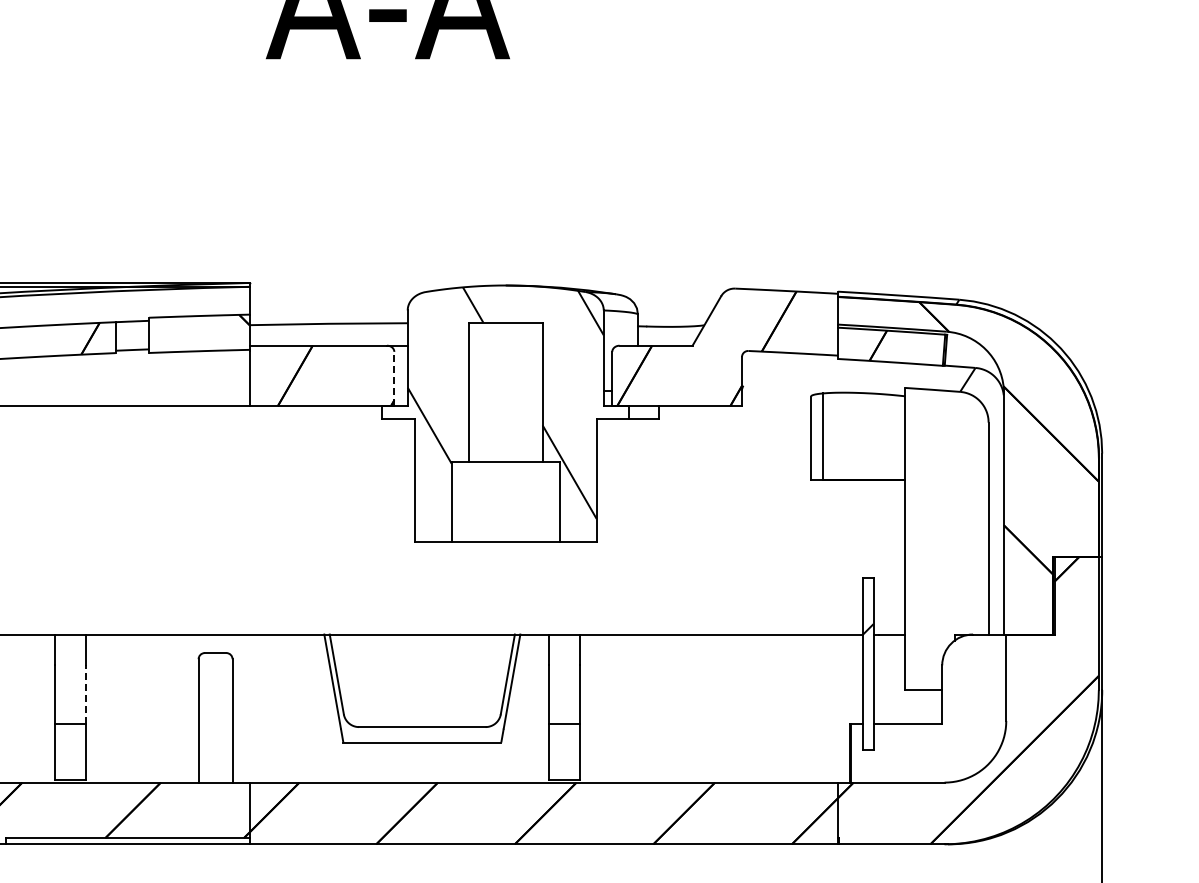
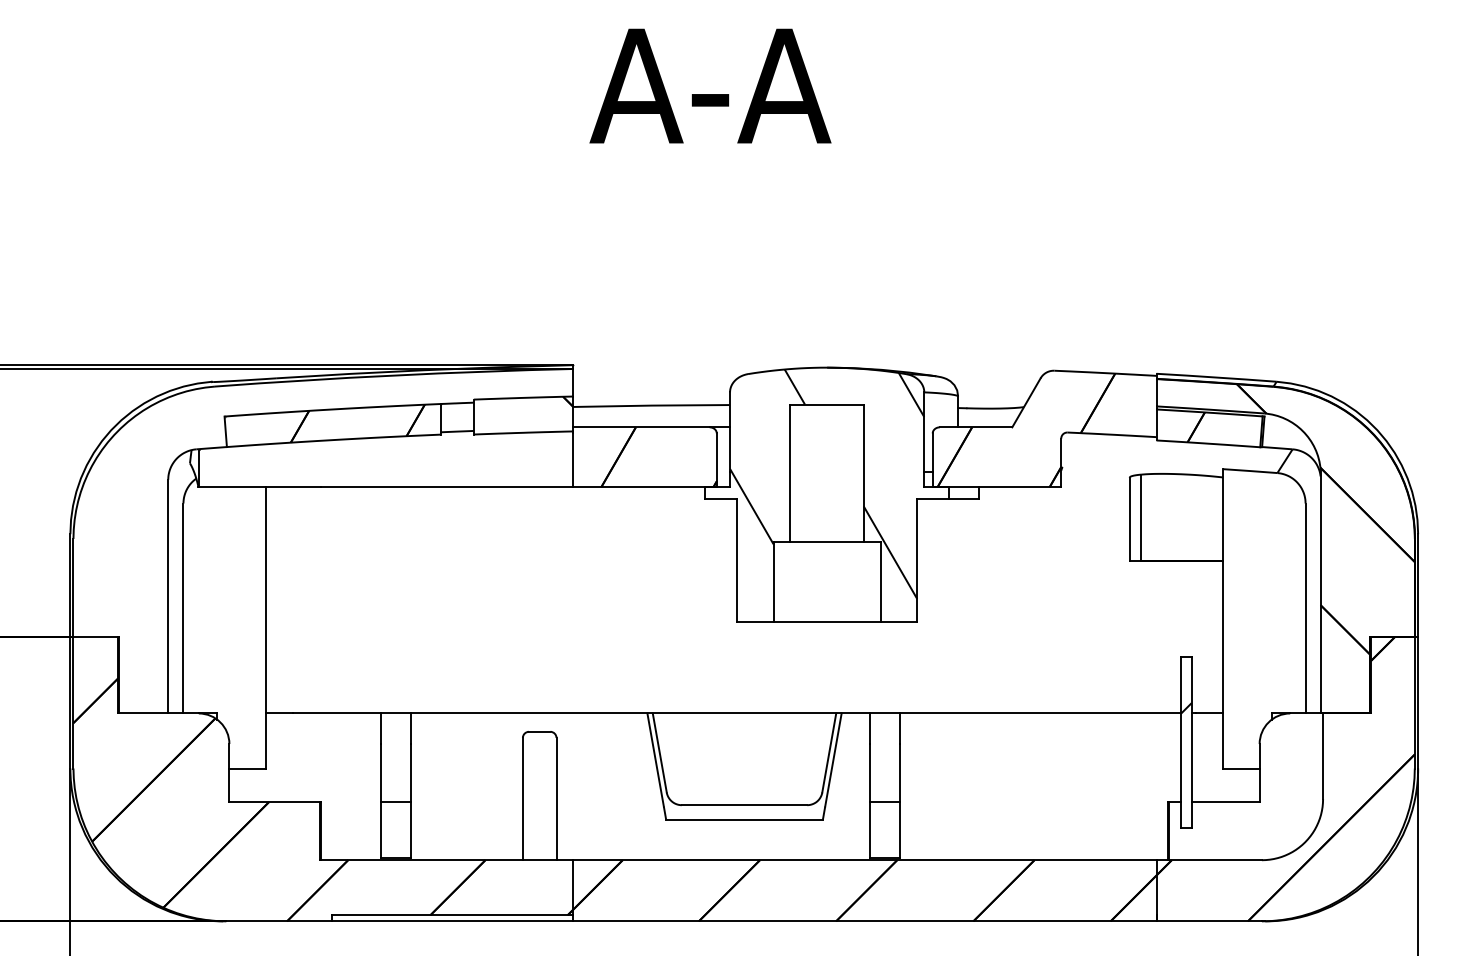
line: (394, 379) -> (716, 460), dashed -> solid
line: (86, 694) -> (411, 772), dashed -> solid

